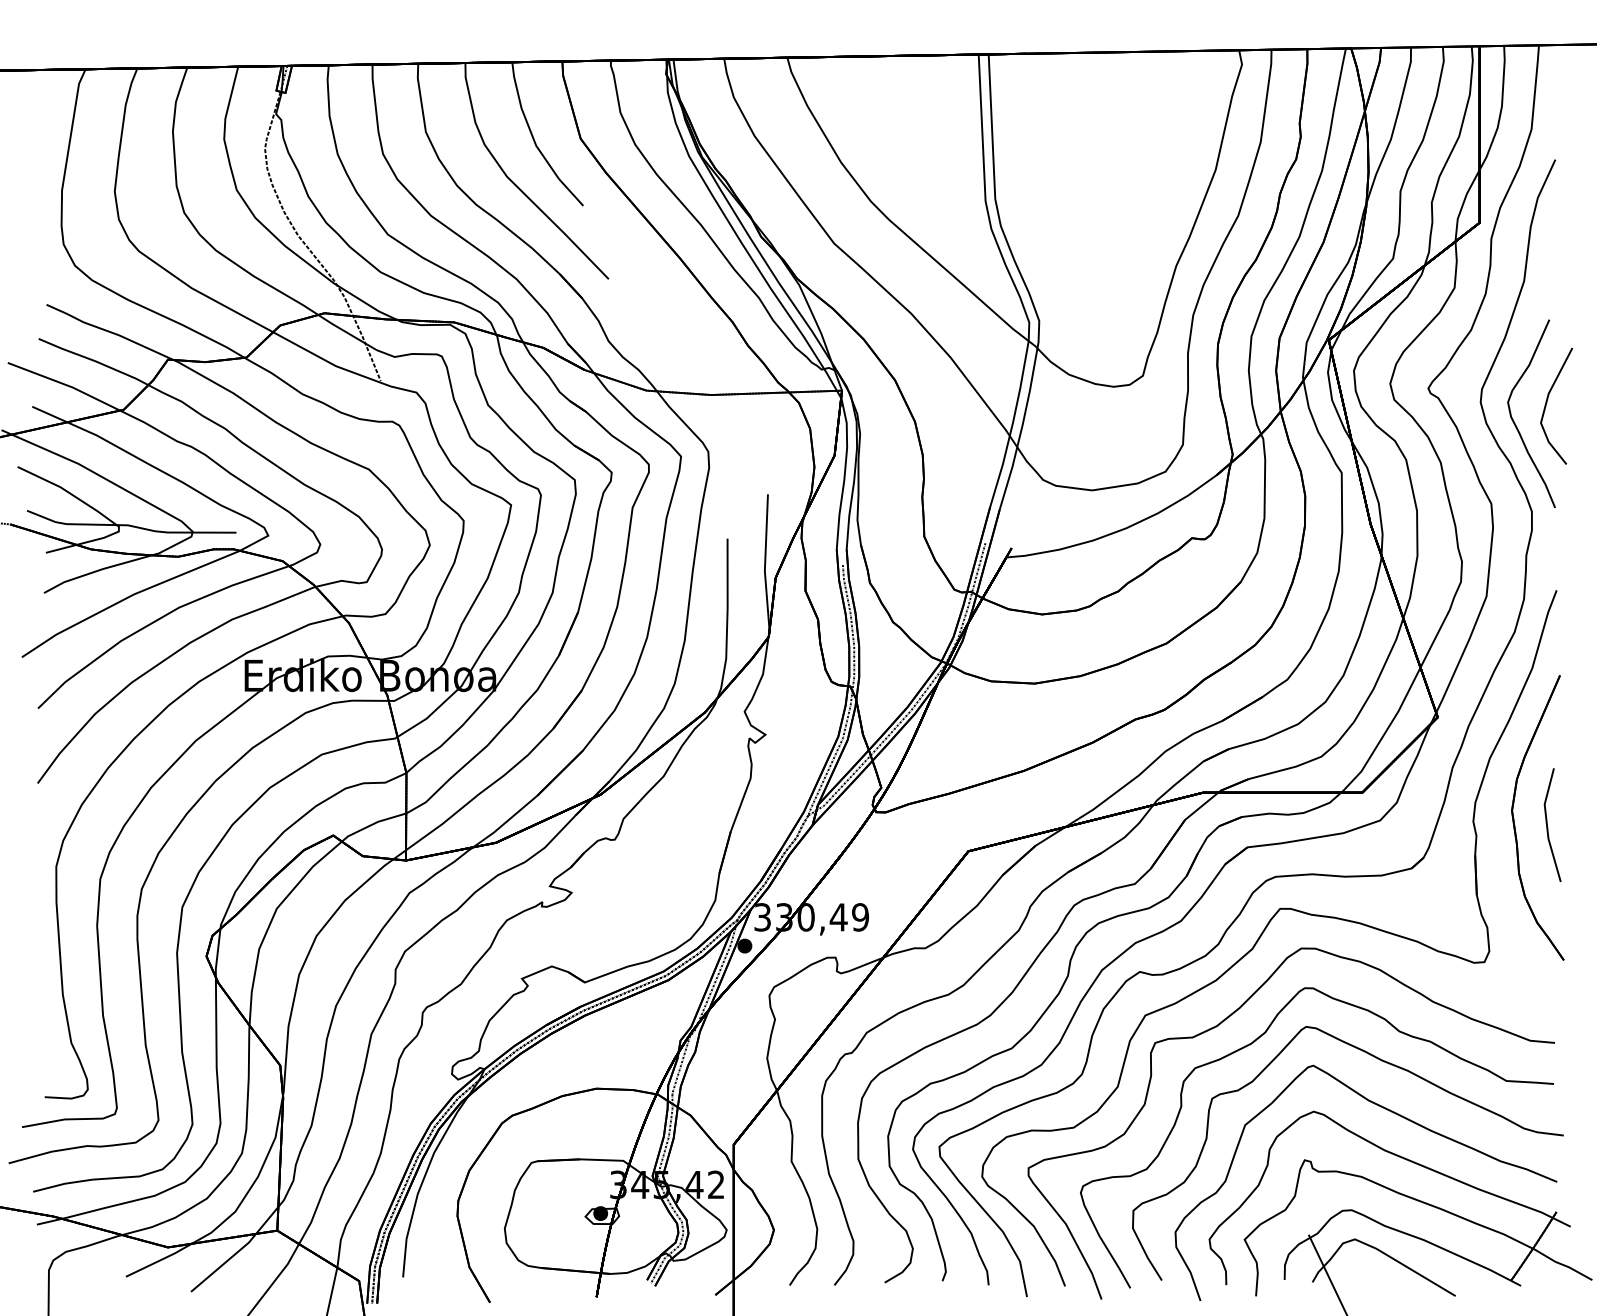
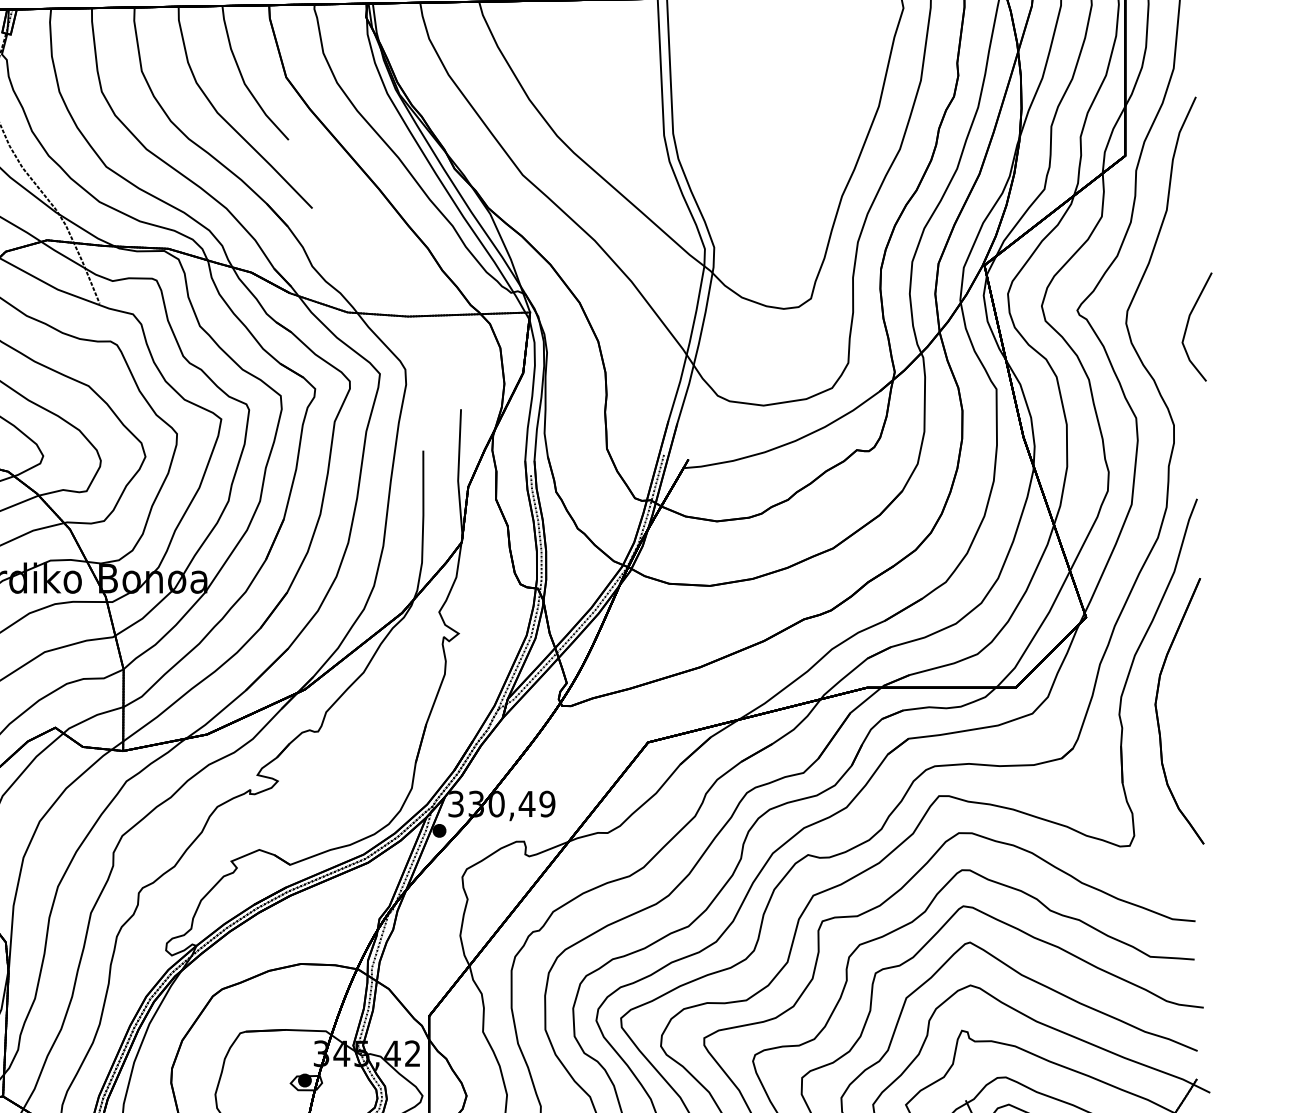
curve: (1514, 421) -> (1157, 341), removed
line: (1547, 824) -> (1188, 717), removed

